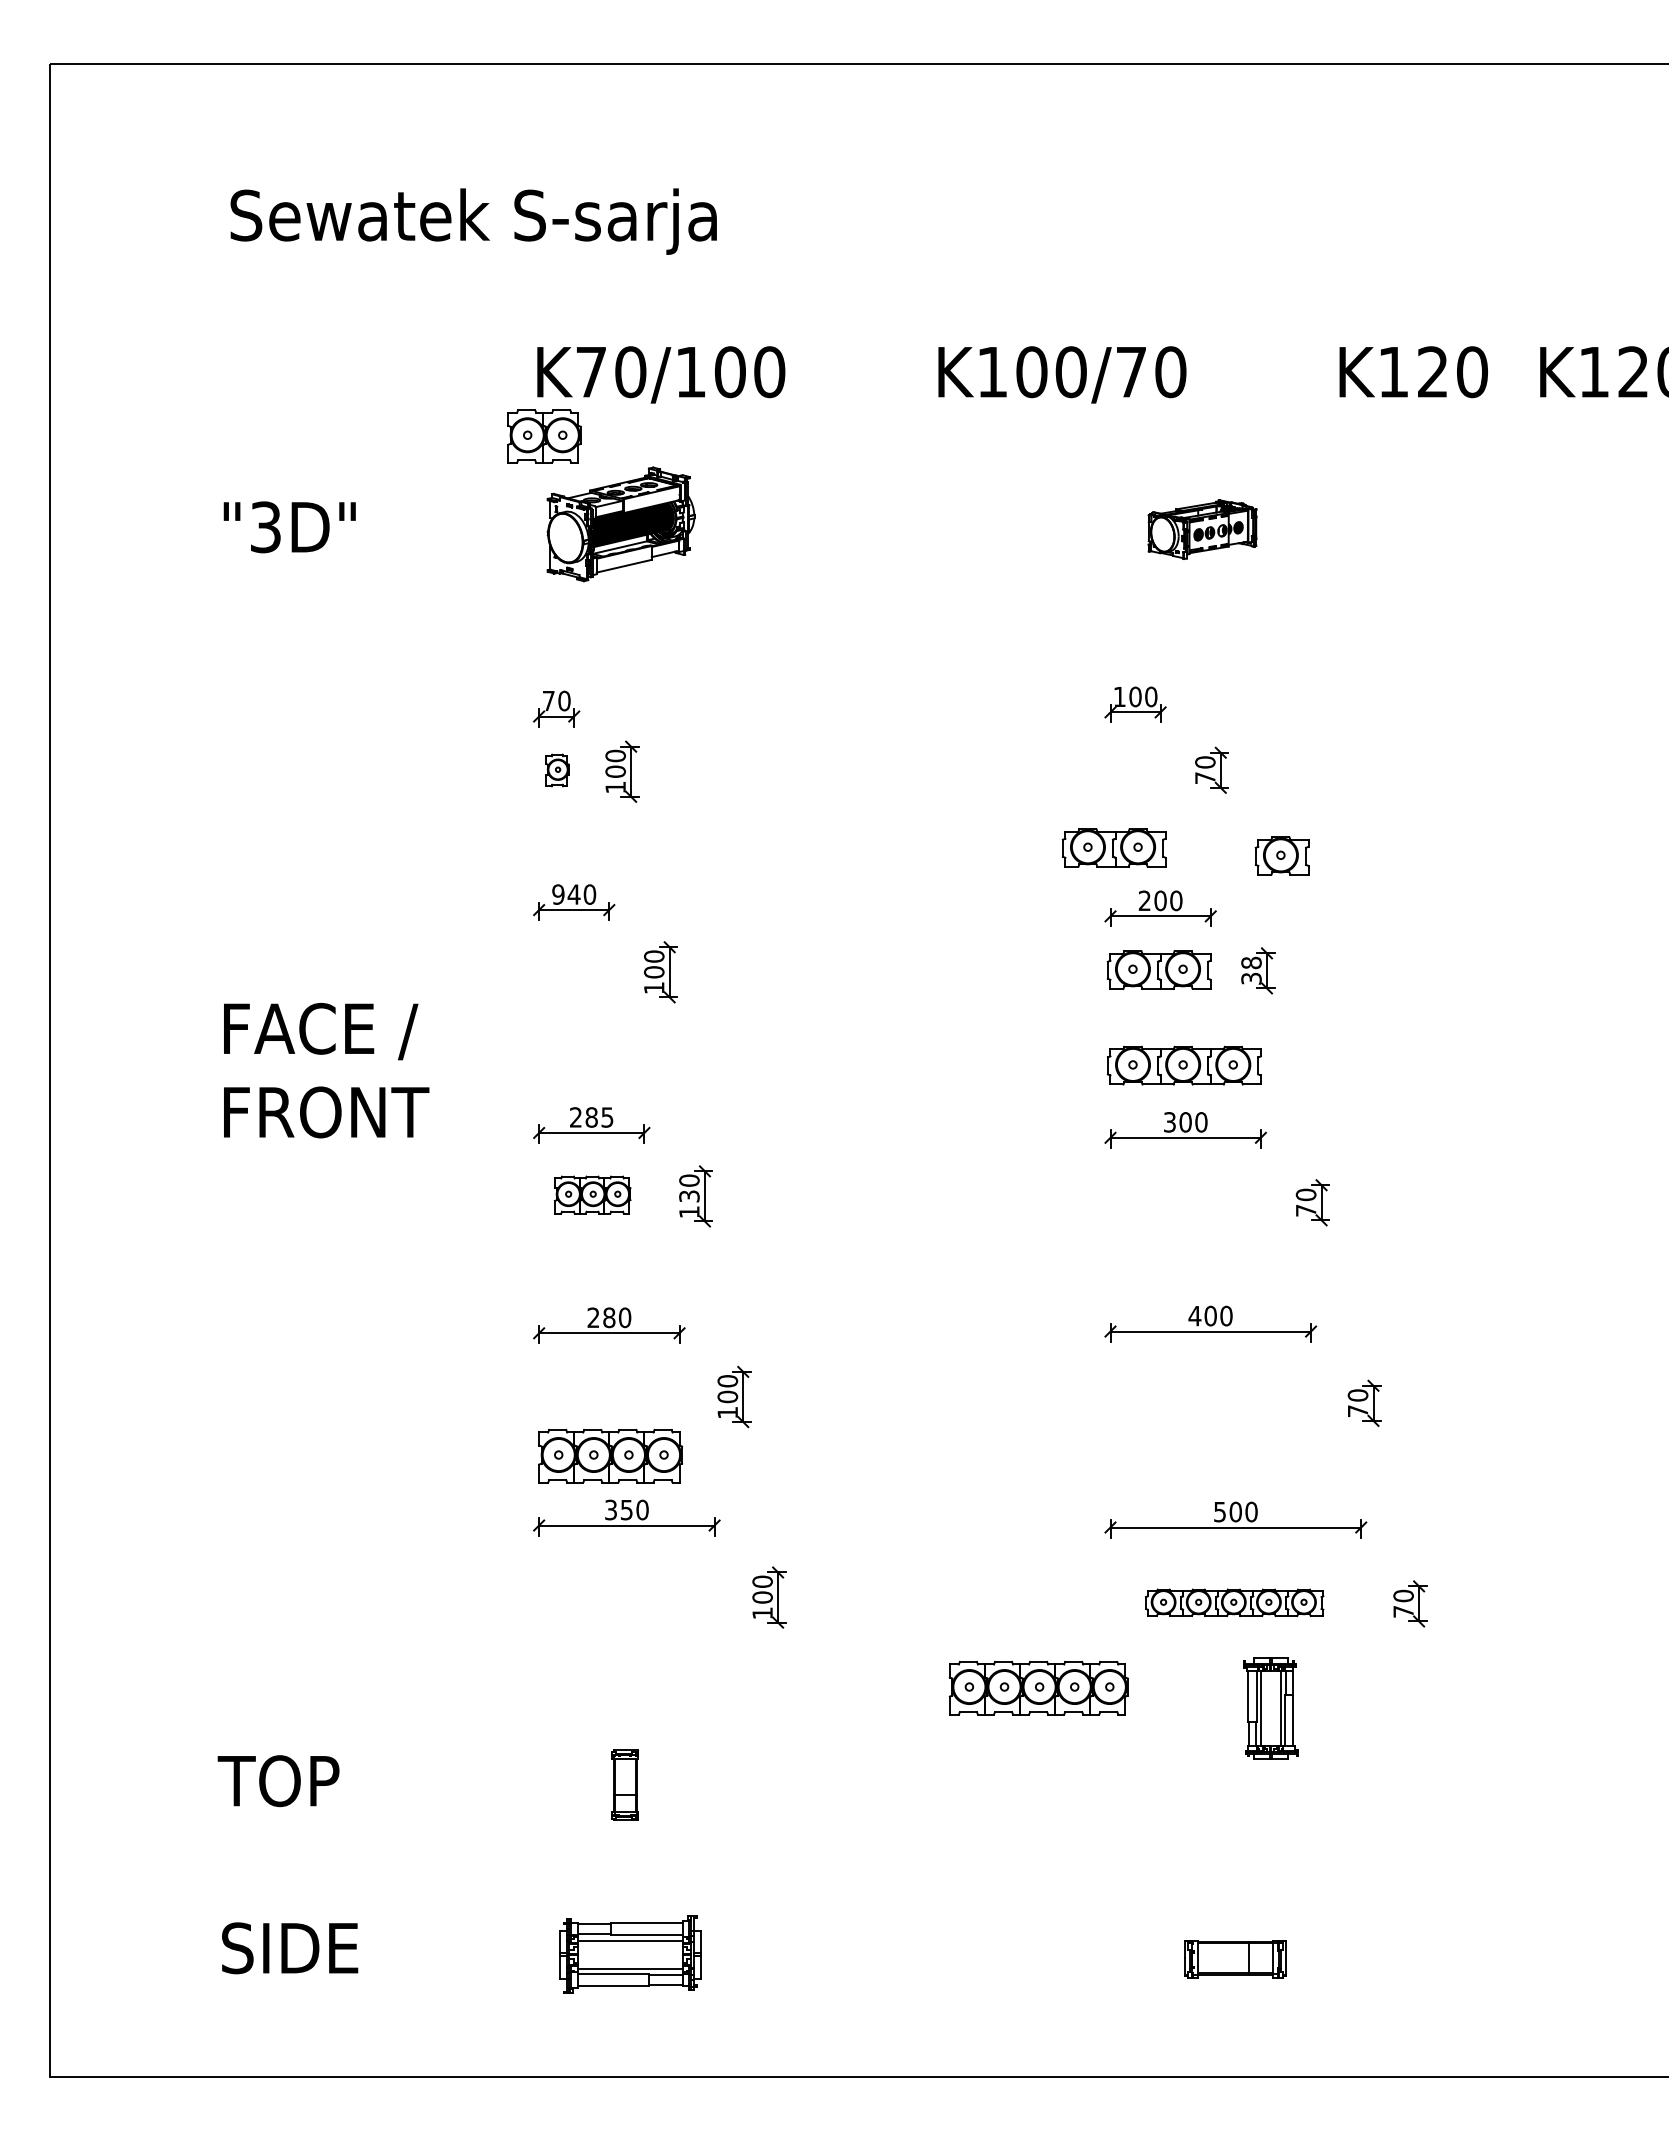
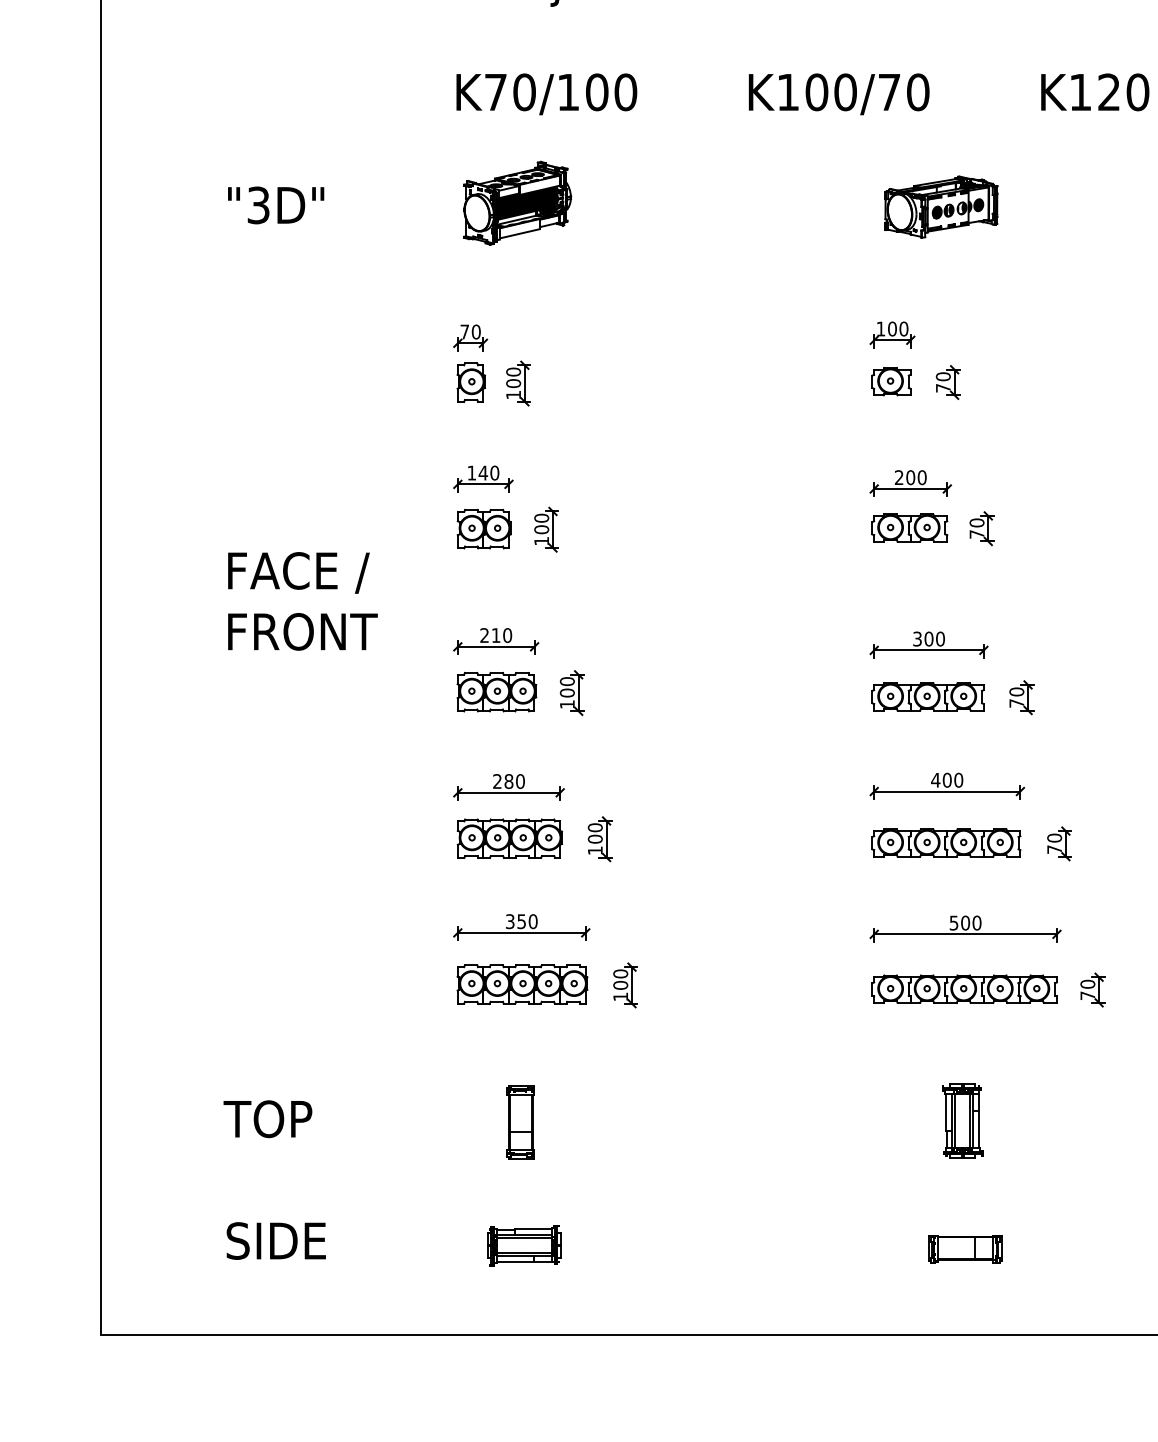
part: (544, 436) -> (484, 529), moved
part: (1202, 529) -> (941, 207), size x1.43
part: (557, 770) -> (471, 382), size x1.67
part: (1113, 847) -> (876, 438), removed
part: (1281, 855) -> (890, 381), moved
text: (558, 894) -> (471, 473), 940 -> 140
text: (1251, 970) -> (976, 528), 38 -> 70
part: (1184, 1065) -> (928, 696), moved
text: (599, 1117) -> (501, 635), 285 -> 210
part: (592, 1194) -> (496, 691), size x1.43
text: (689, 1196) -> (567, 693), 130 -> 100
part: (1208, 1401) -> (945, 842), added
part: (610, 1456) -> (509, 838), moved
part: (1234, 1602) -> (964, 989), size x1.43
part: (1038, 1688) -> (522, 984), moved
part: (1270, 1708) -> (962, 1120), moved
part: (624, 1784) -> (520, 1121), size x1.43
part: (630, 1954) -> (524, 1245), size x0.71

